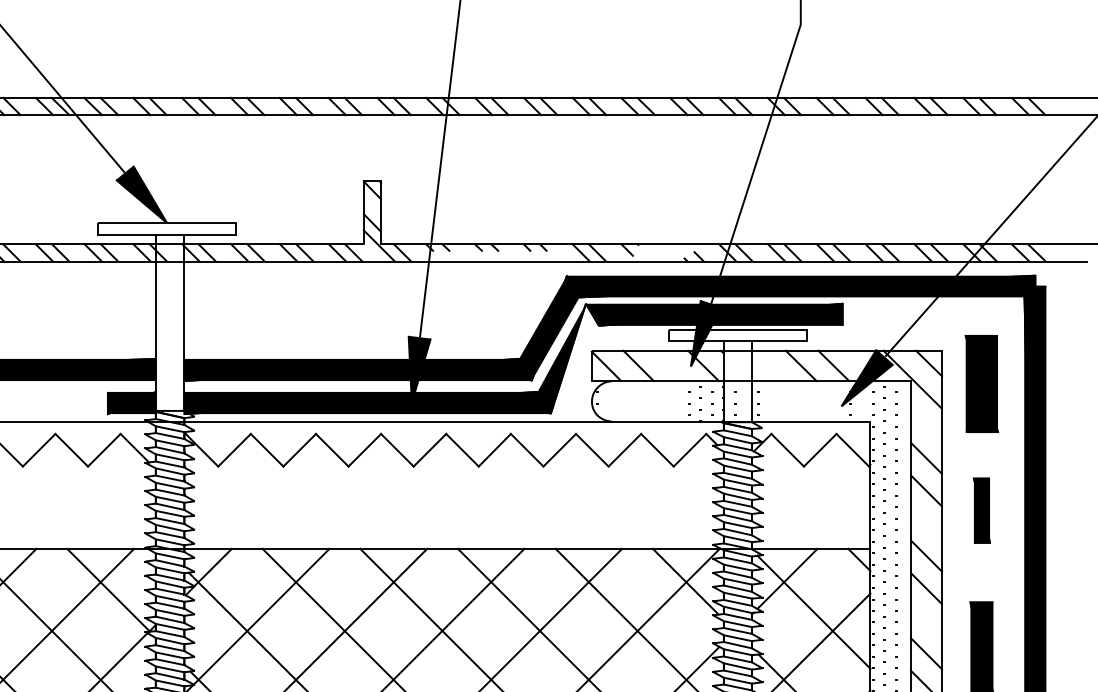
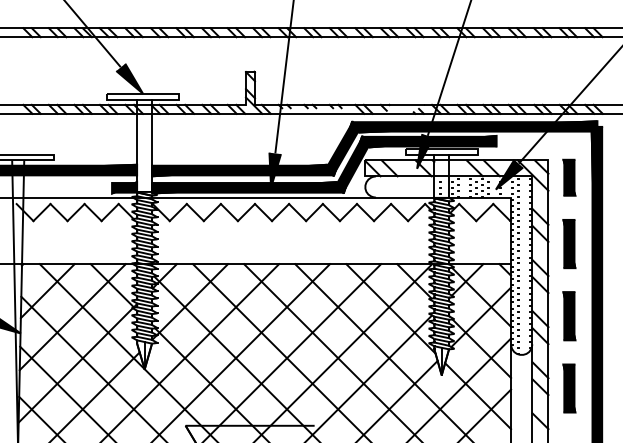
fill: (575, 358) -> (356, 164), added
part: (982, 383) -> (569, 177), size x0.71
part: (982, 511) -> (569, 244), size x1.43

